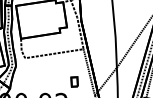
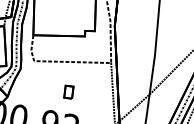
part: (74, 81) -> (68, 91), moved

